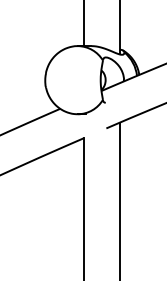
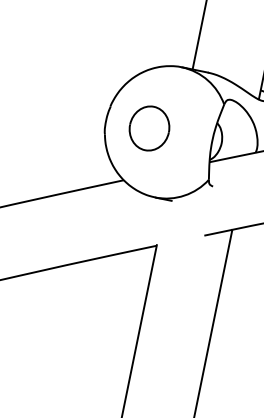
part: (67, 80) -> (148, 128), added

